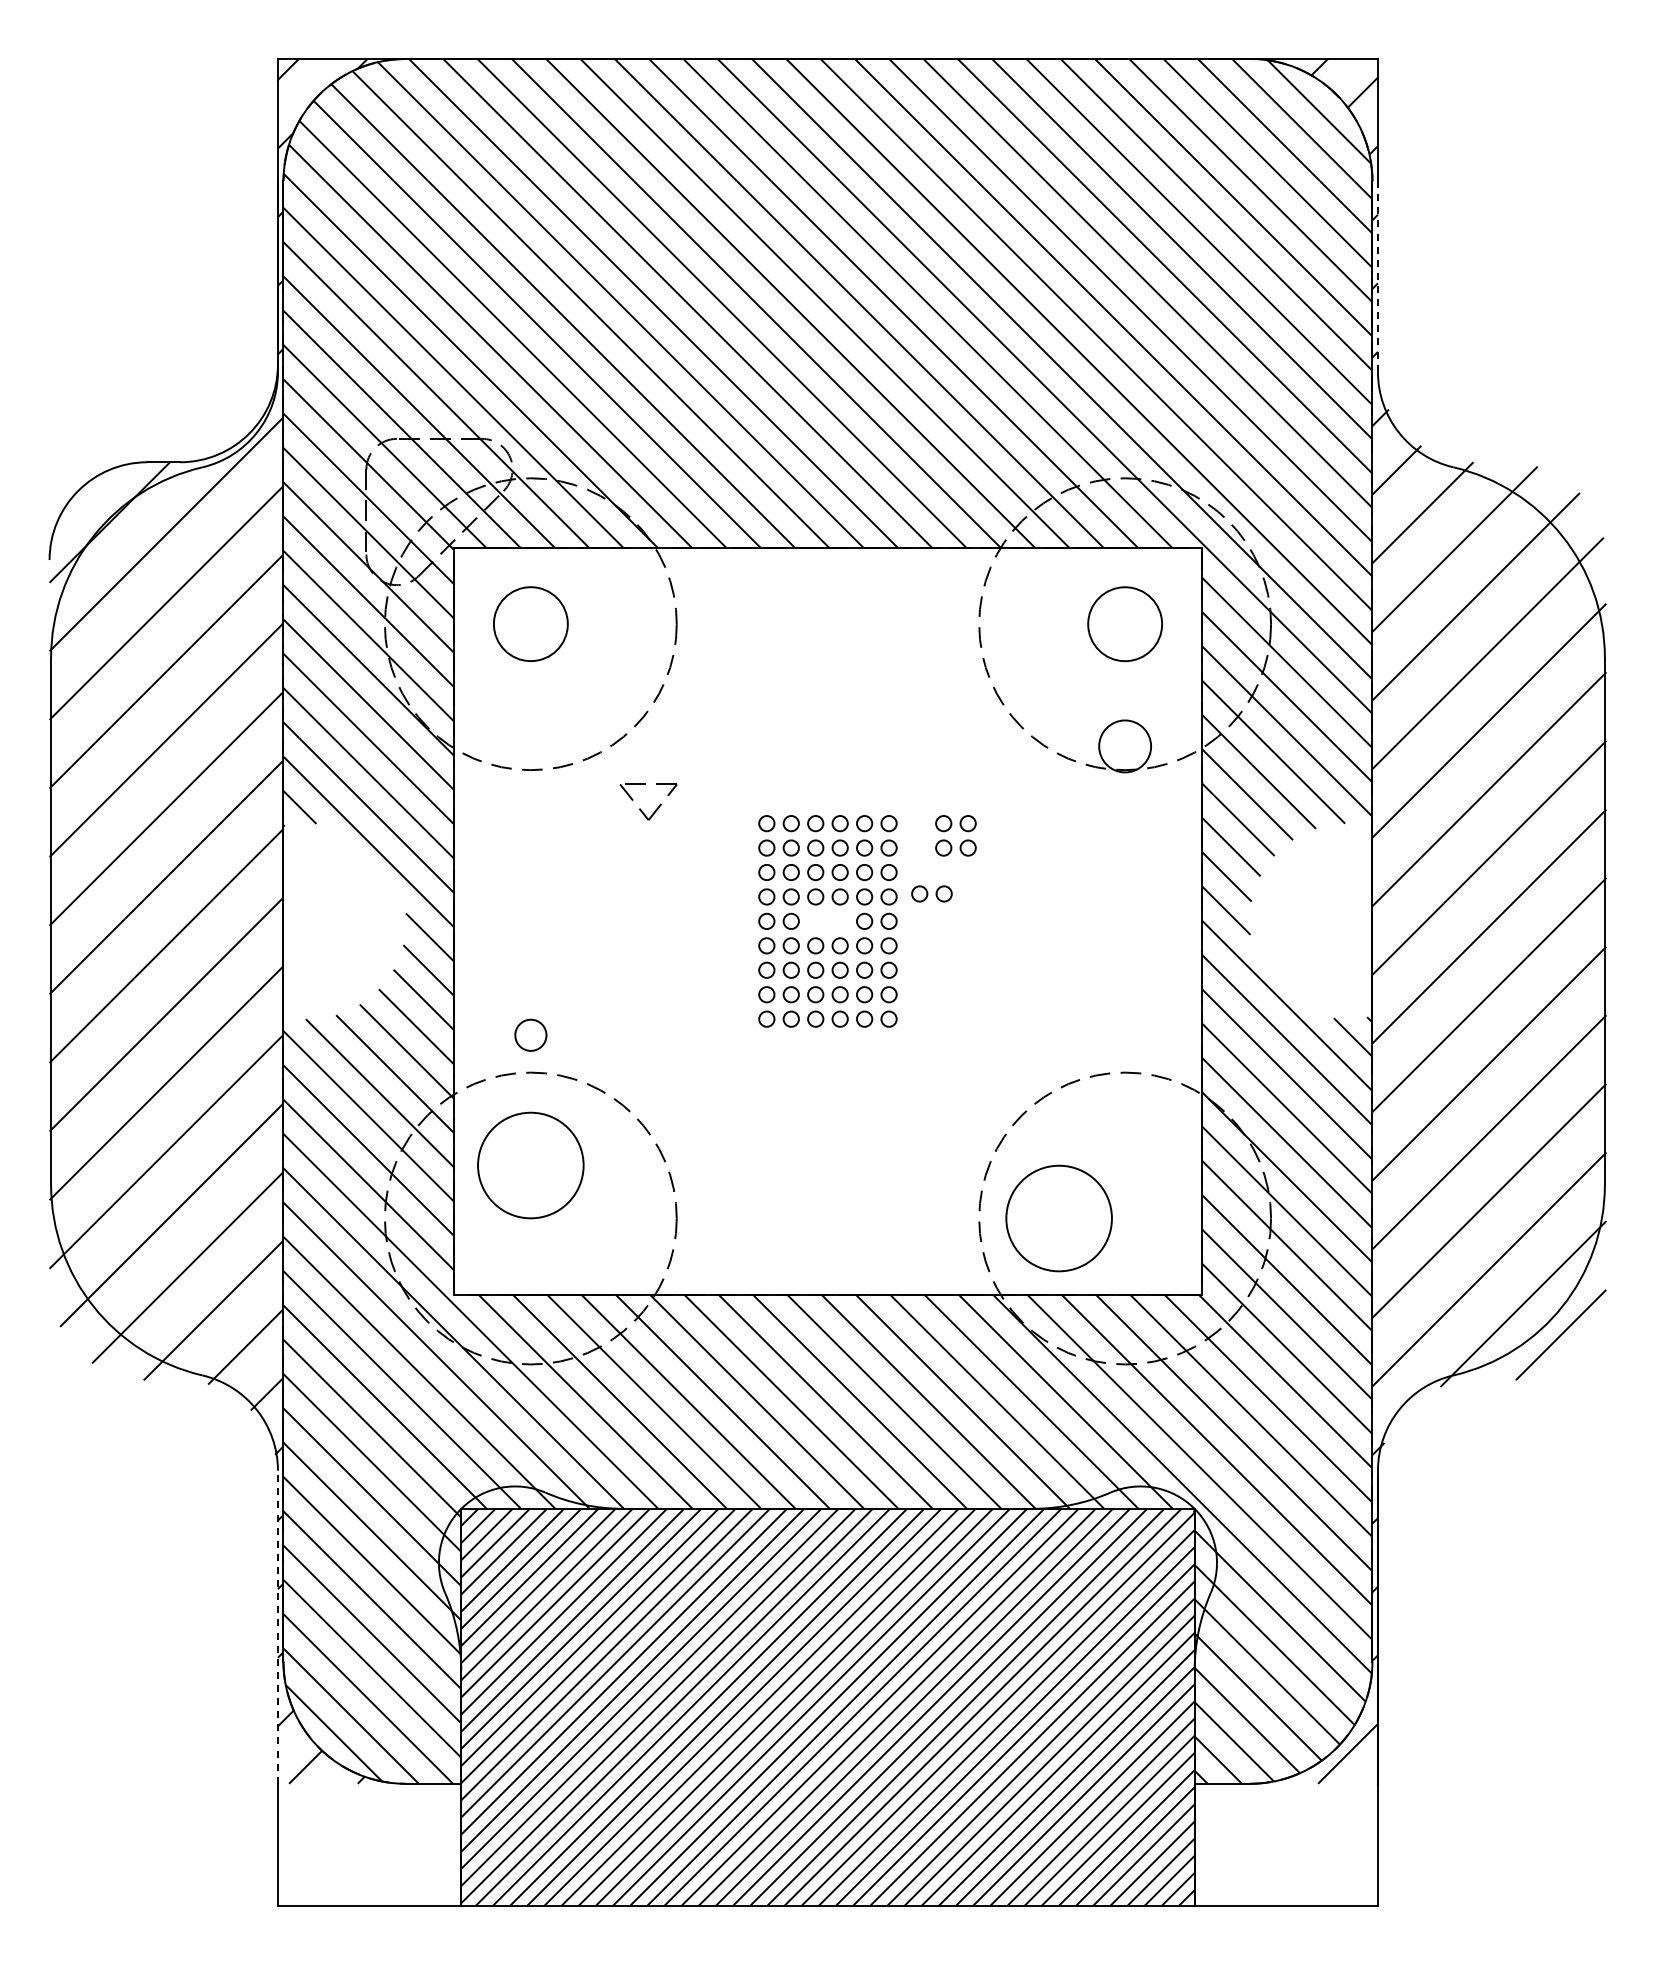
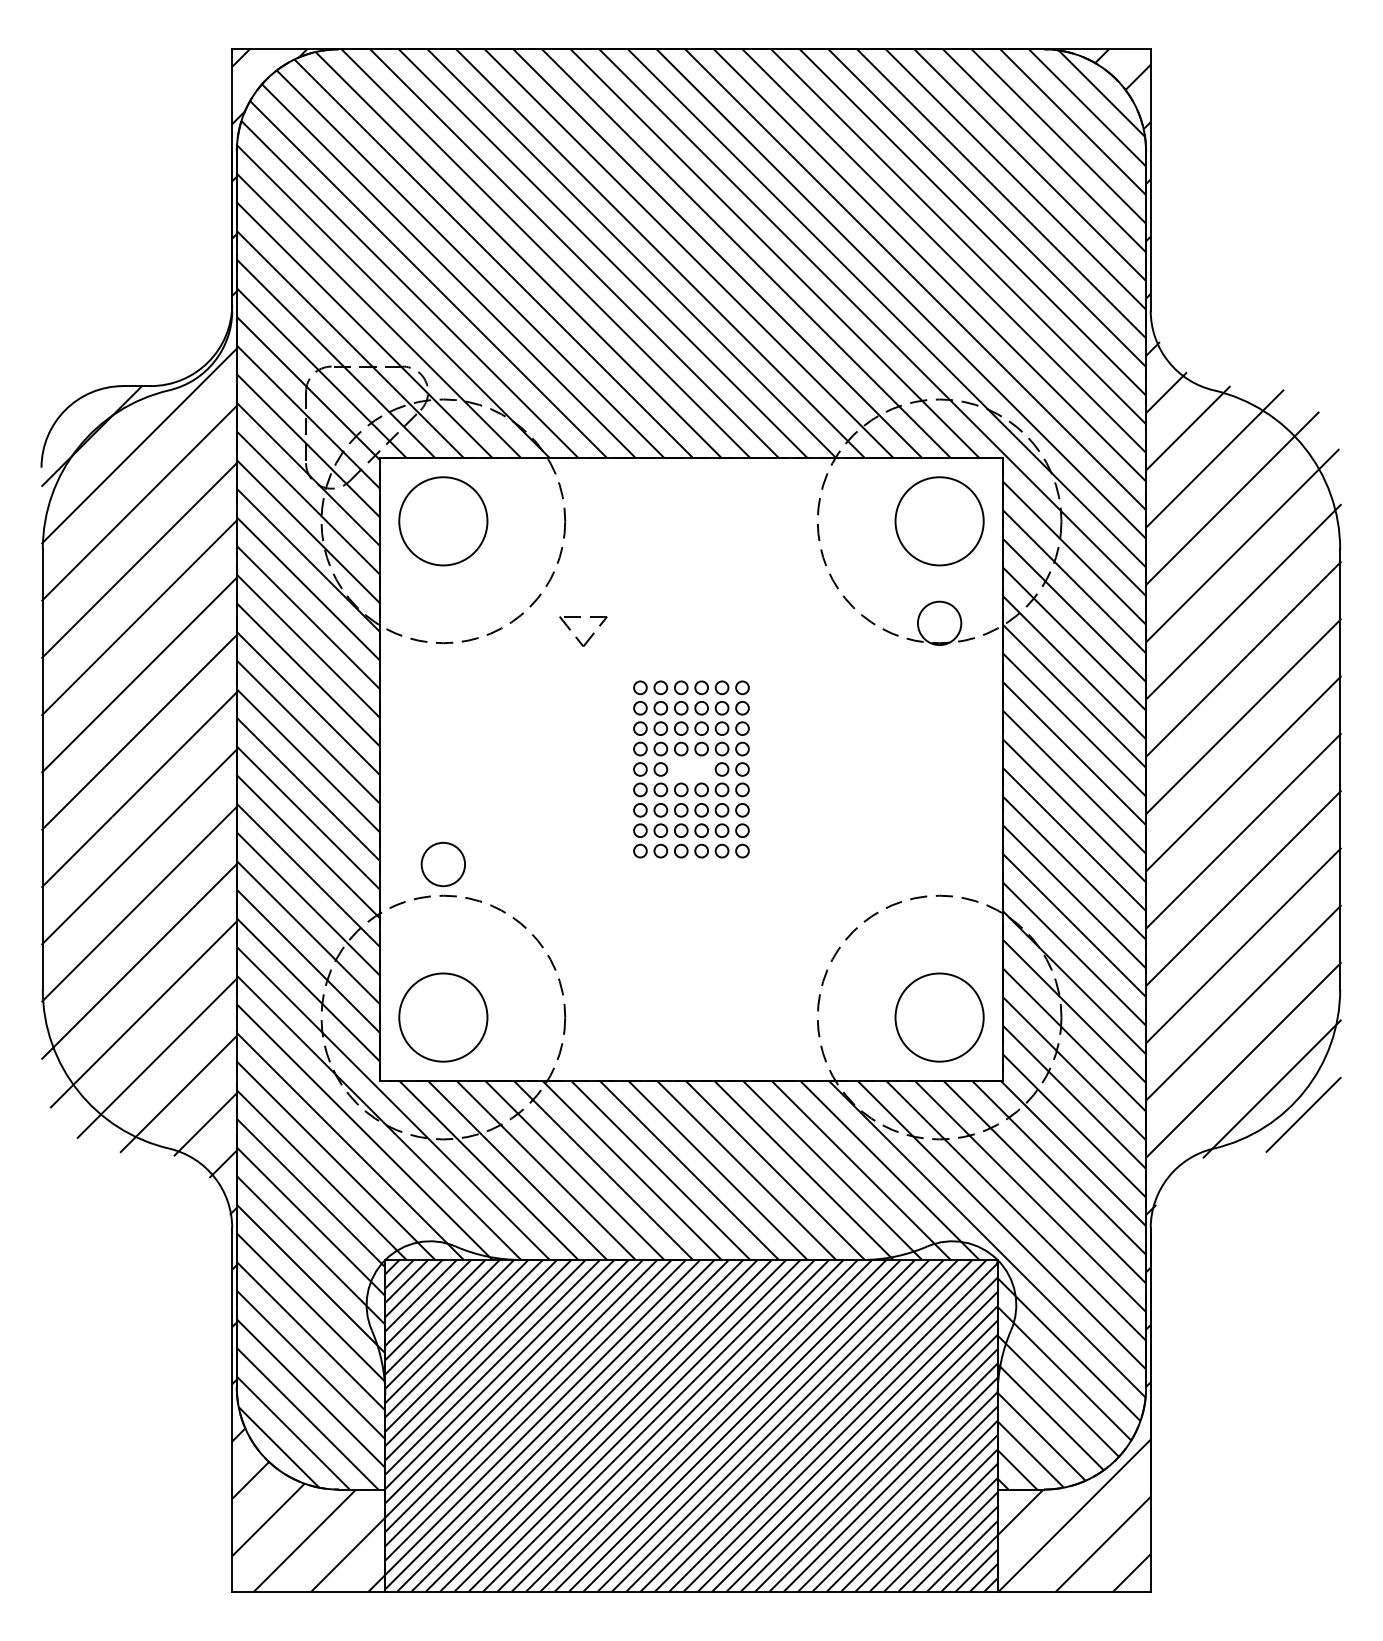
line: (1377, 277) -> (1150, 231), dashed -> solid
circle: (530, 623) -> (443, 520), size x1.43
circle: (1124, 624) -> (939, 521), size x1.43
part: (640, 808) -> (576, 636), moved
part: (949, 829) -> (792, 692), removed
part: (931, 893) -> (777, 746), removed
hatch: (1311, 920) -> (1095, 768), added
hatch: (344, 921) -> (287, 769), added
circle: (530, 1035) -> (443, 864), size x1.67
circle: (530, 1165) -> (443, 1017), moved
circle: (1058, 1218) -> (939, 1017), moved
line: (277, 1627) -> (231, 1359), dashed -> solid
hatch: (369, 1844) -> (308, 1540), added
hatch: (1285, 1844) -> (1073, 1540), added

